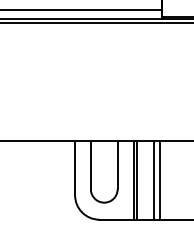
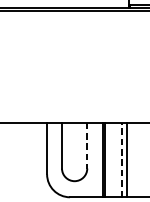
line: (117, 165) -> (87, 146), solid -> dashed
line: (153, 180) -> (121, 160), solid -> dashed

